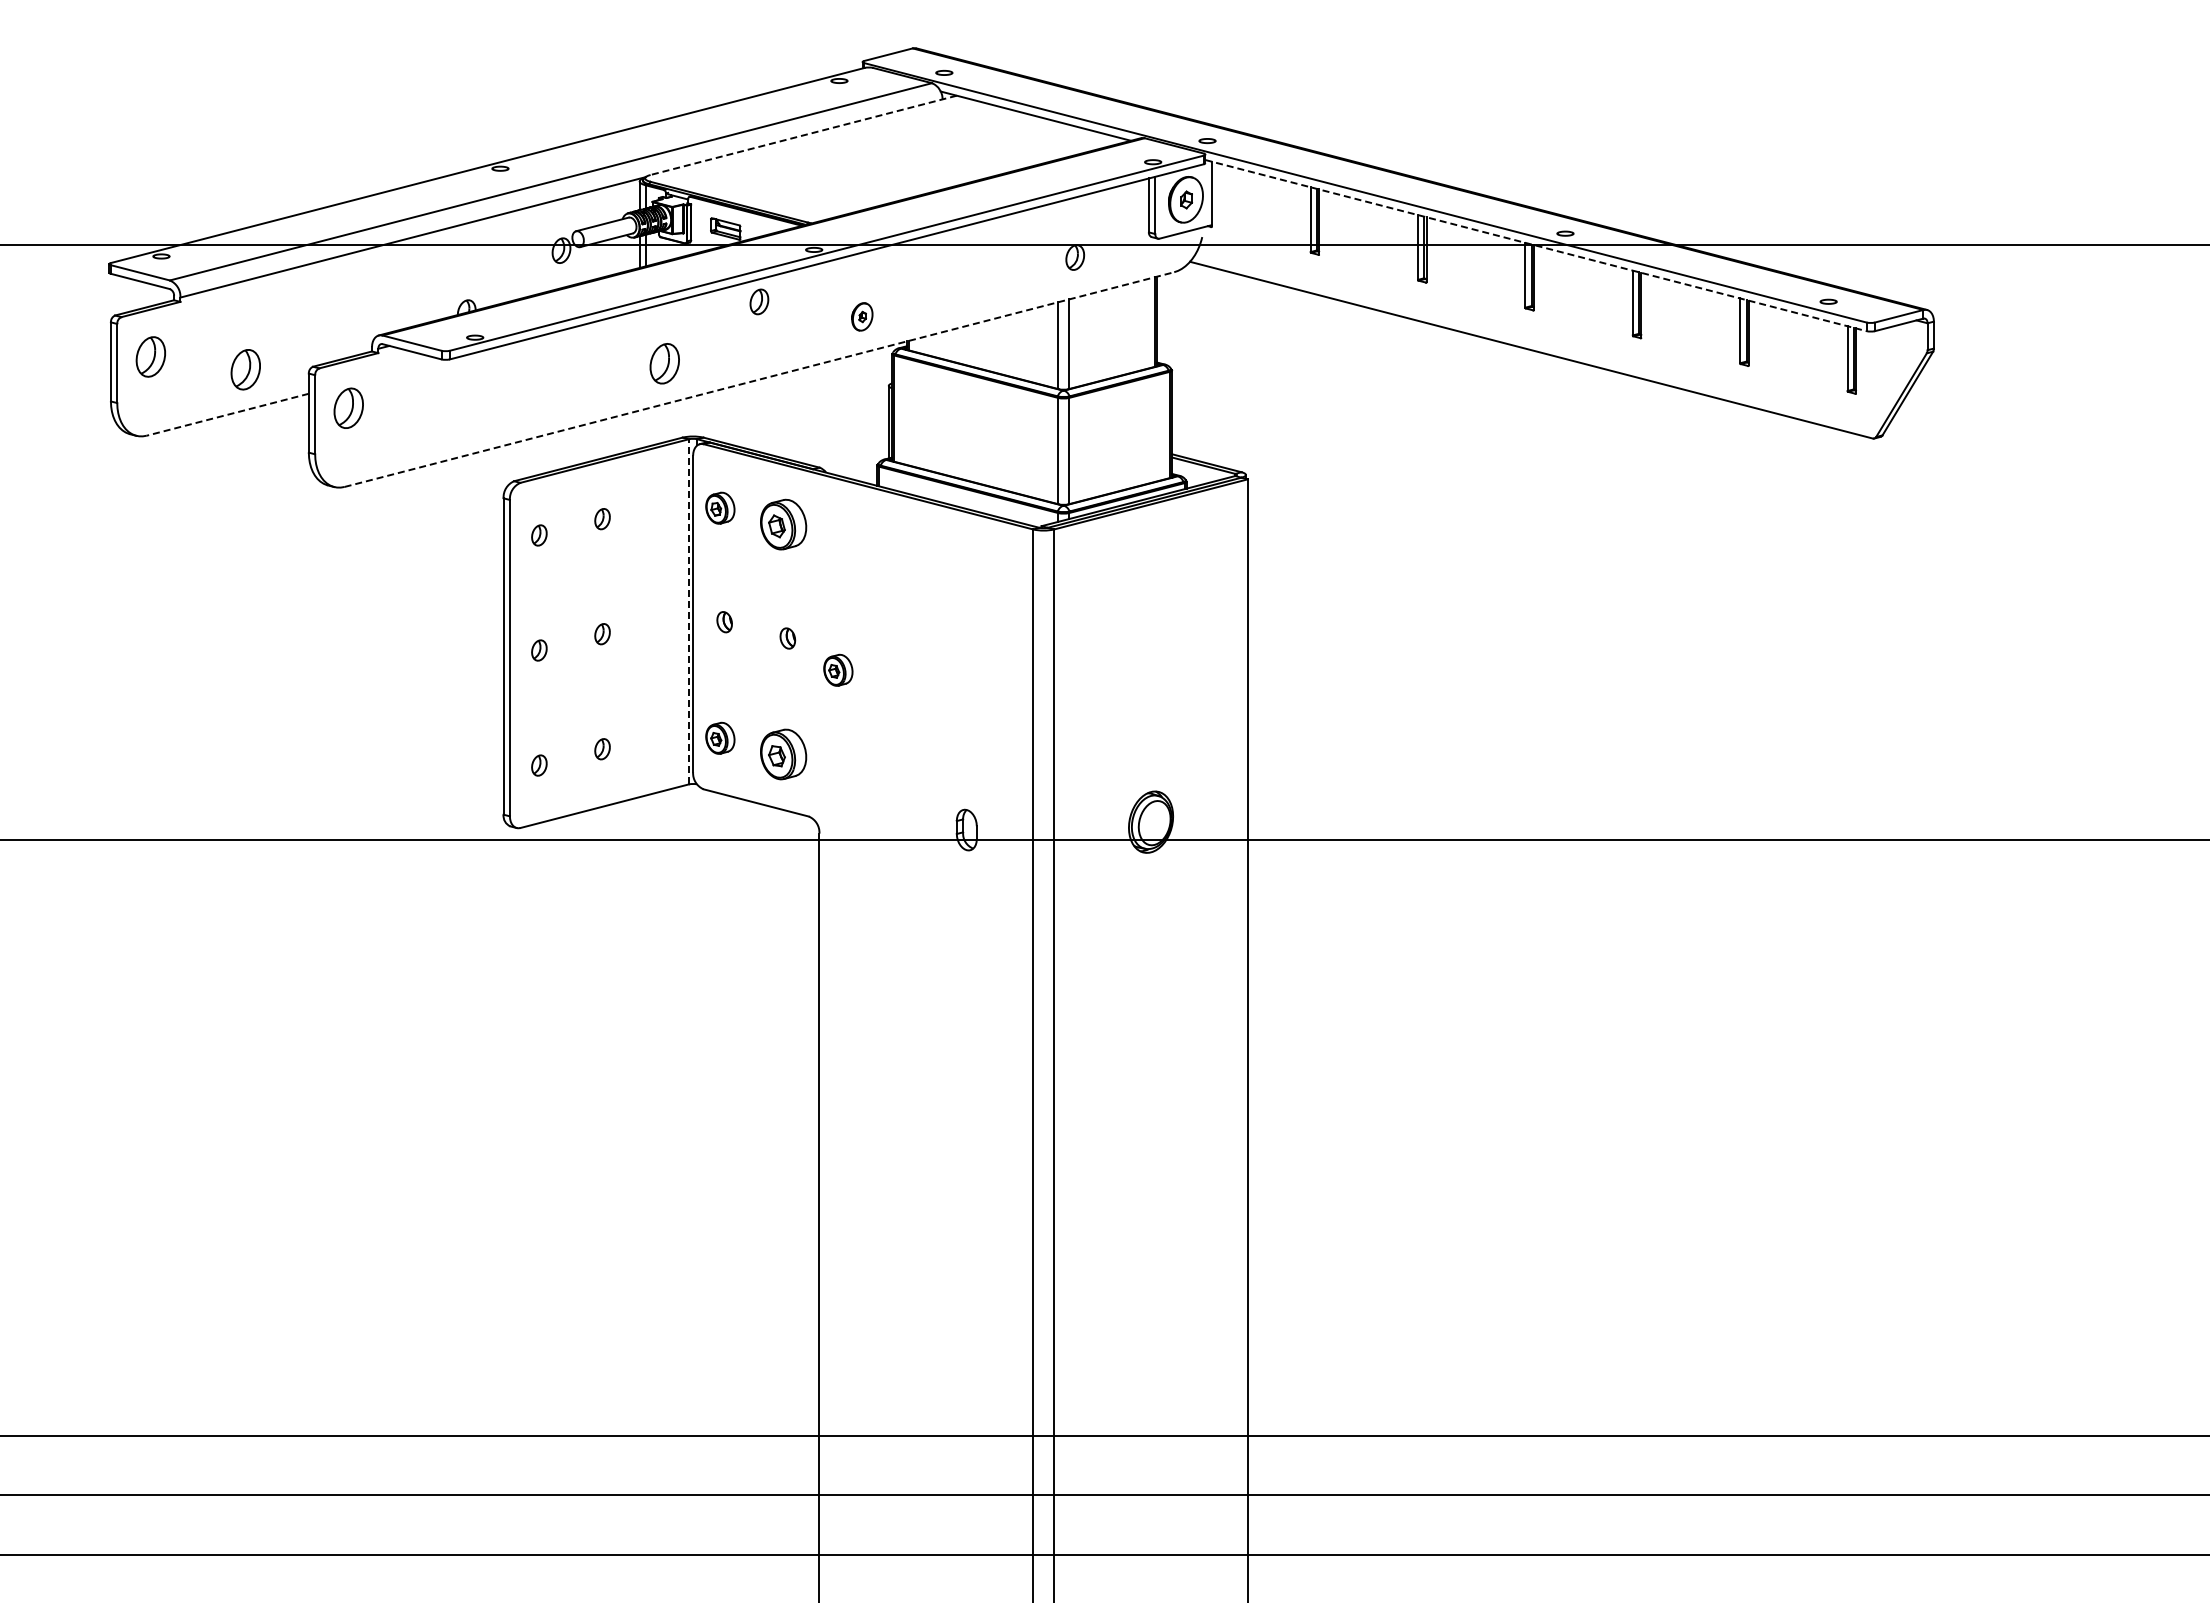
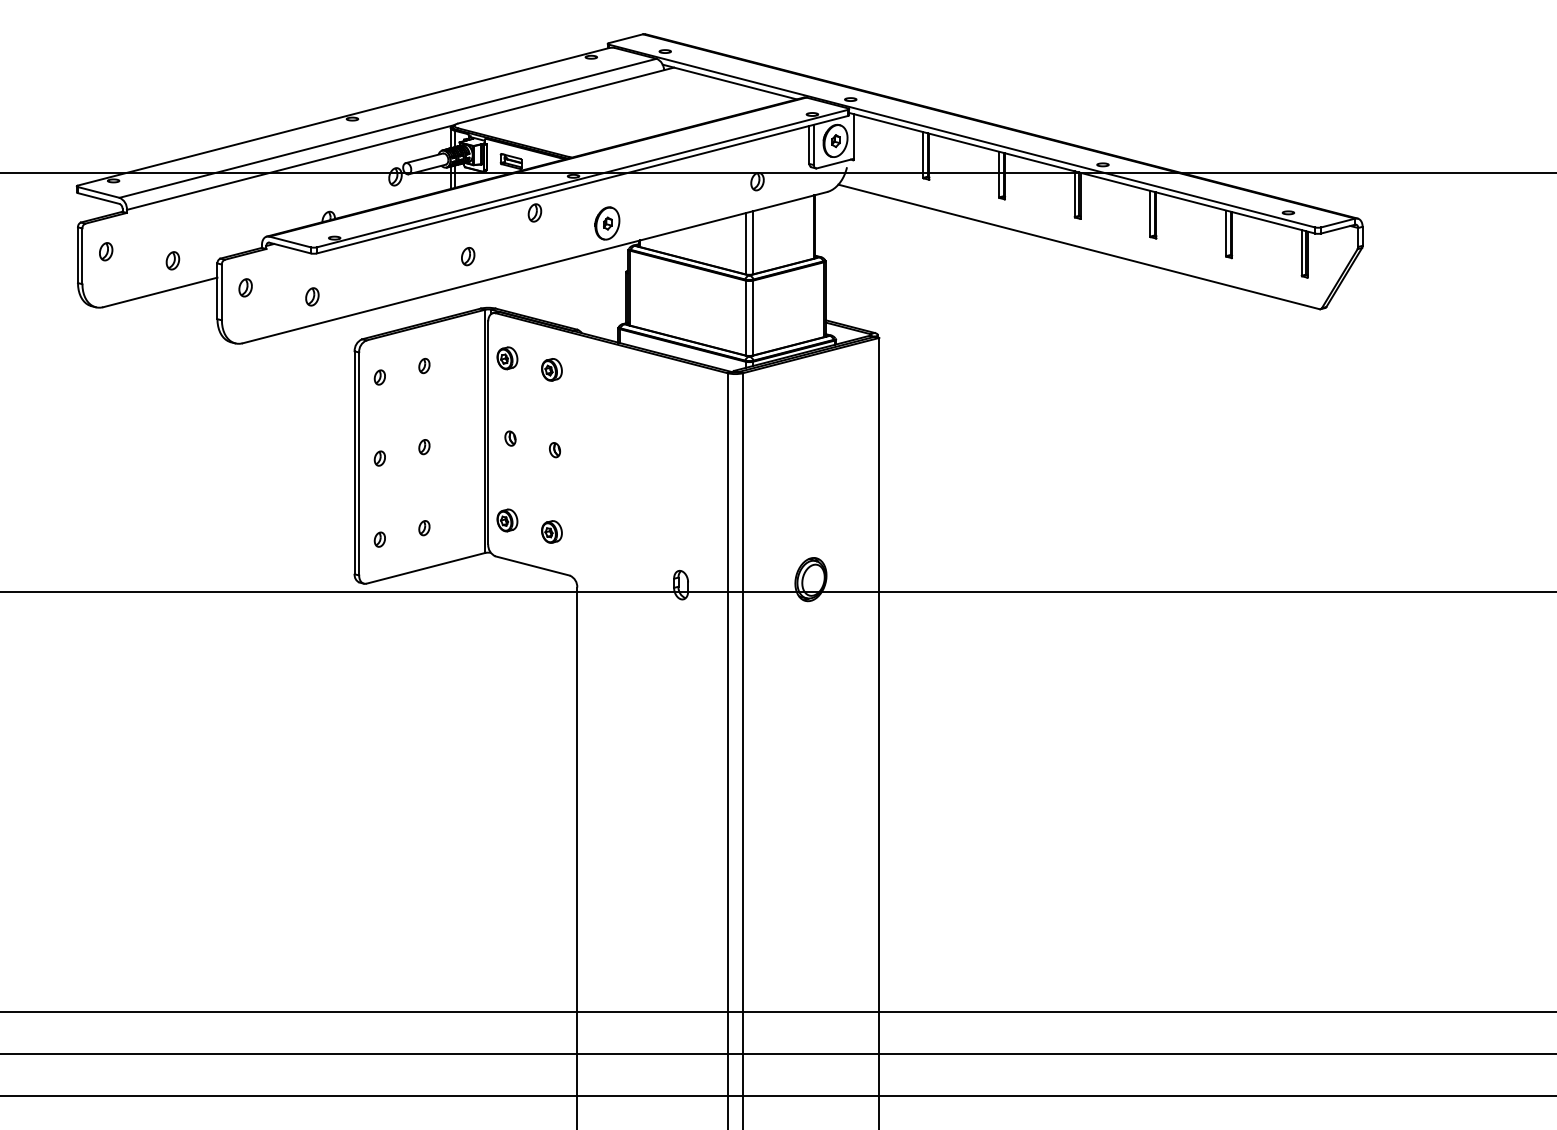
line: (803, 135) -> (566, 95), dashed -> solid
line: (1536, 245) -> (1082, 173), dashed -> solid
part: (862, 316) -> (607, 223), size x1.67
part: (150, 356) -> (105, 251), size x0.62
part: (664, 363) -> (468, 256), size x0.62
part: (245, 369) -> (172, 260), size x0.62
line: (759, 379) -> (535, 267), dashed -> solid
part: (348, 407) -> (245, 287), size x0.62
line: (227, 414) -> (160, 292), dashed -> solid
part: (443, 420) -> (312, 296), added
part: (783, 524) -> (551, 369), size x0.62
line: (688, 611) -> (484, 431), dashed -> solid
part: (838, 669) -> (590, 471), removed
part: (783, 754) -> (551, 531), size x0.62

